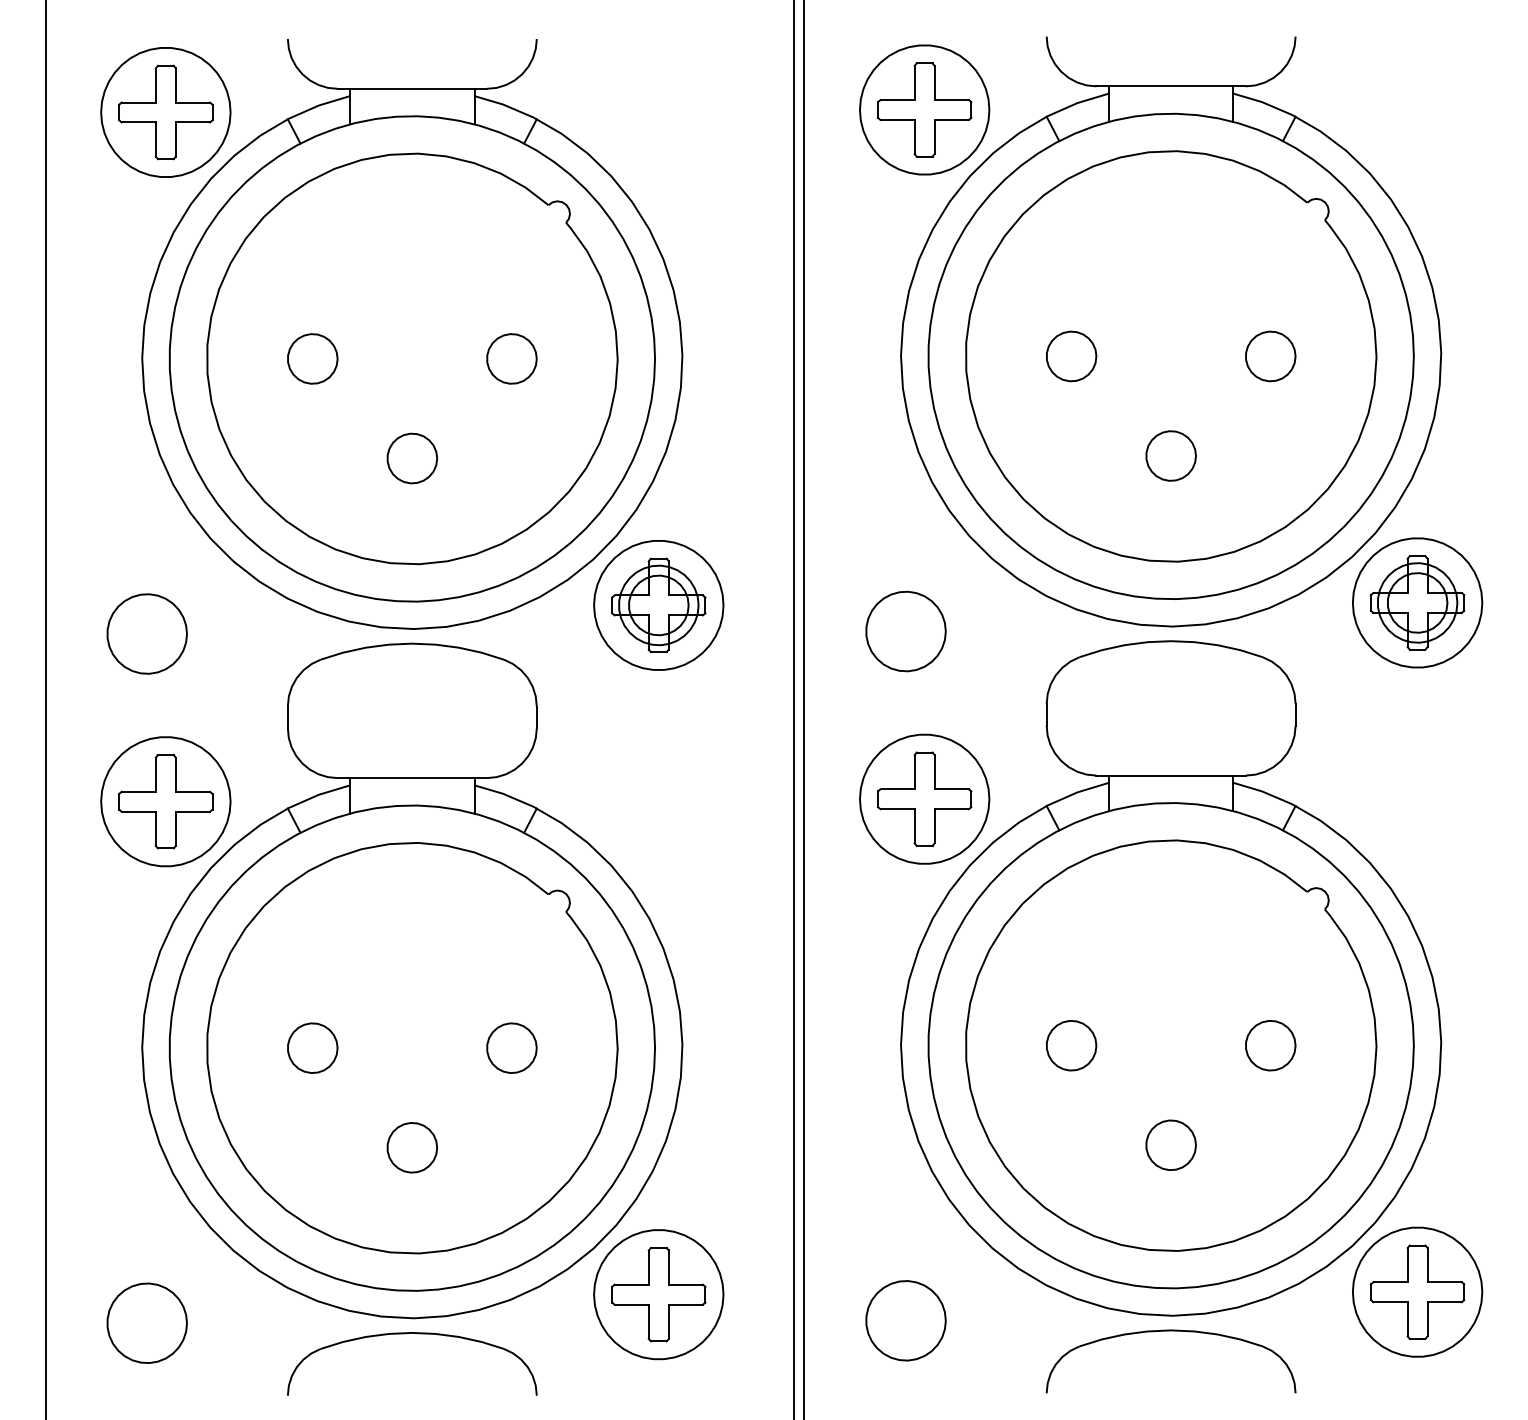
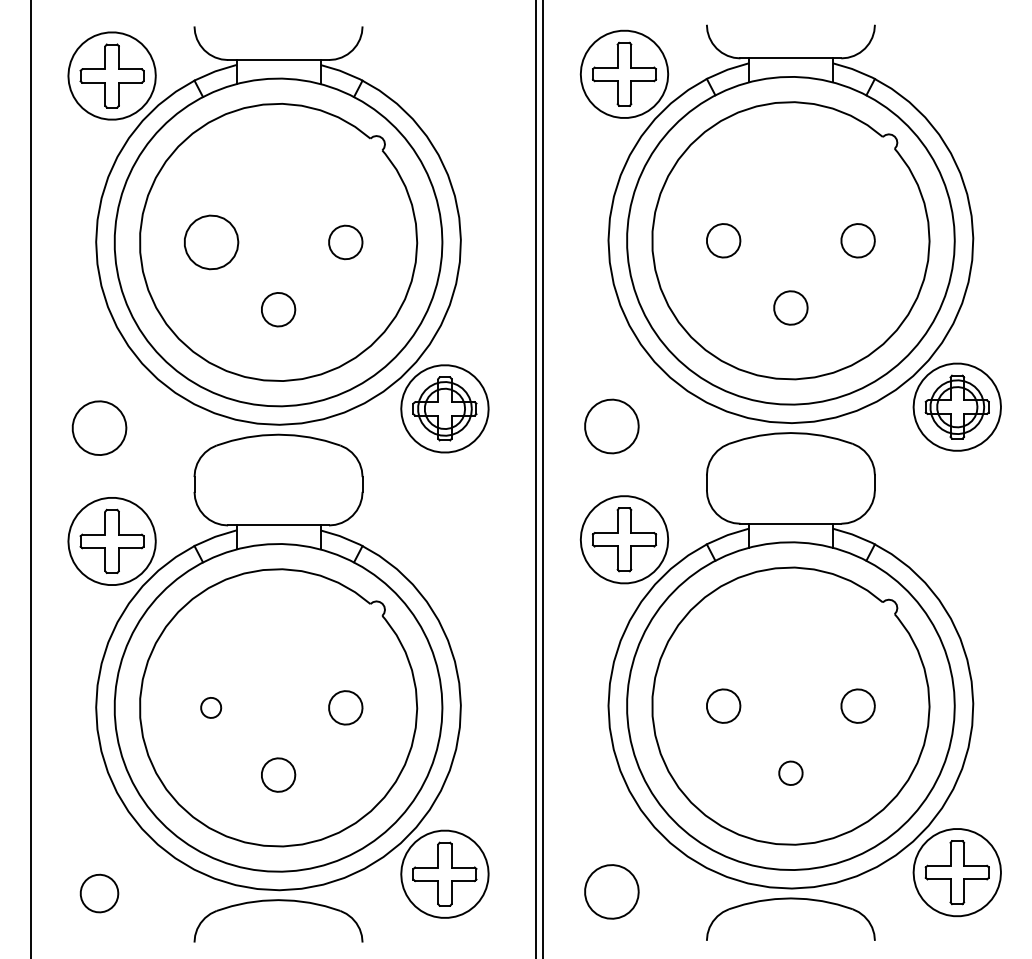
part: (311, 359) -> (210, 242), size x1.6
part: (311, 1047) -> (210, 707), size x0.6
part: (1170, 1143) -> (790, 772), size x0.7
part: (147, 1323) -> (99, 893), size x0.7

